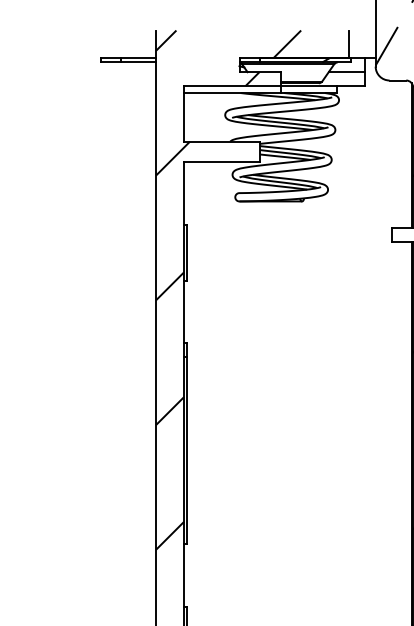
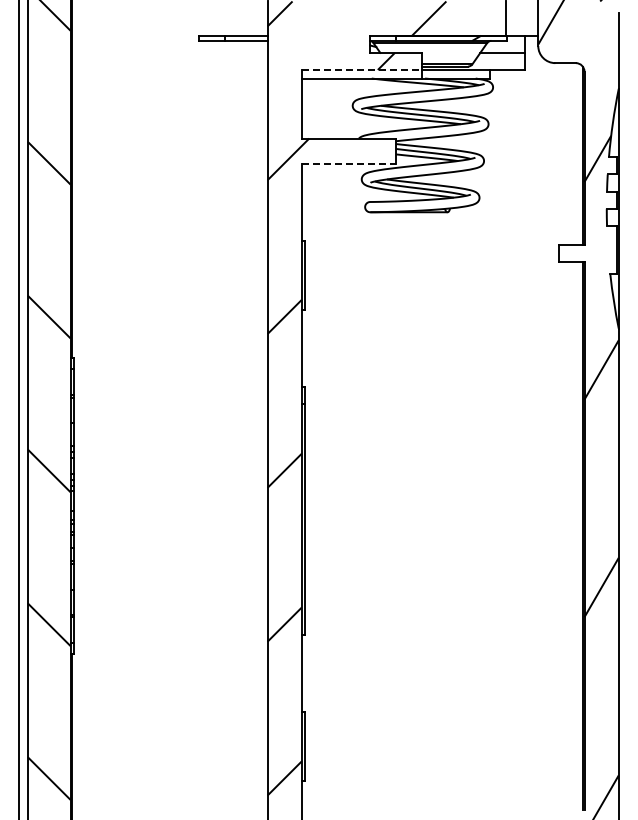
line: (232, 85) -> (361, 69), solid -> dashed
line: (222, 162) -> (349, 164), solid -> dashed

